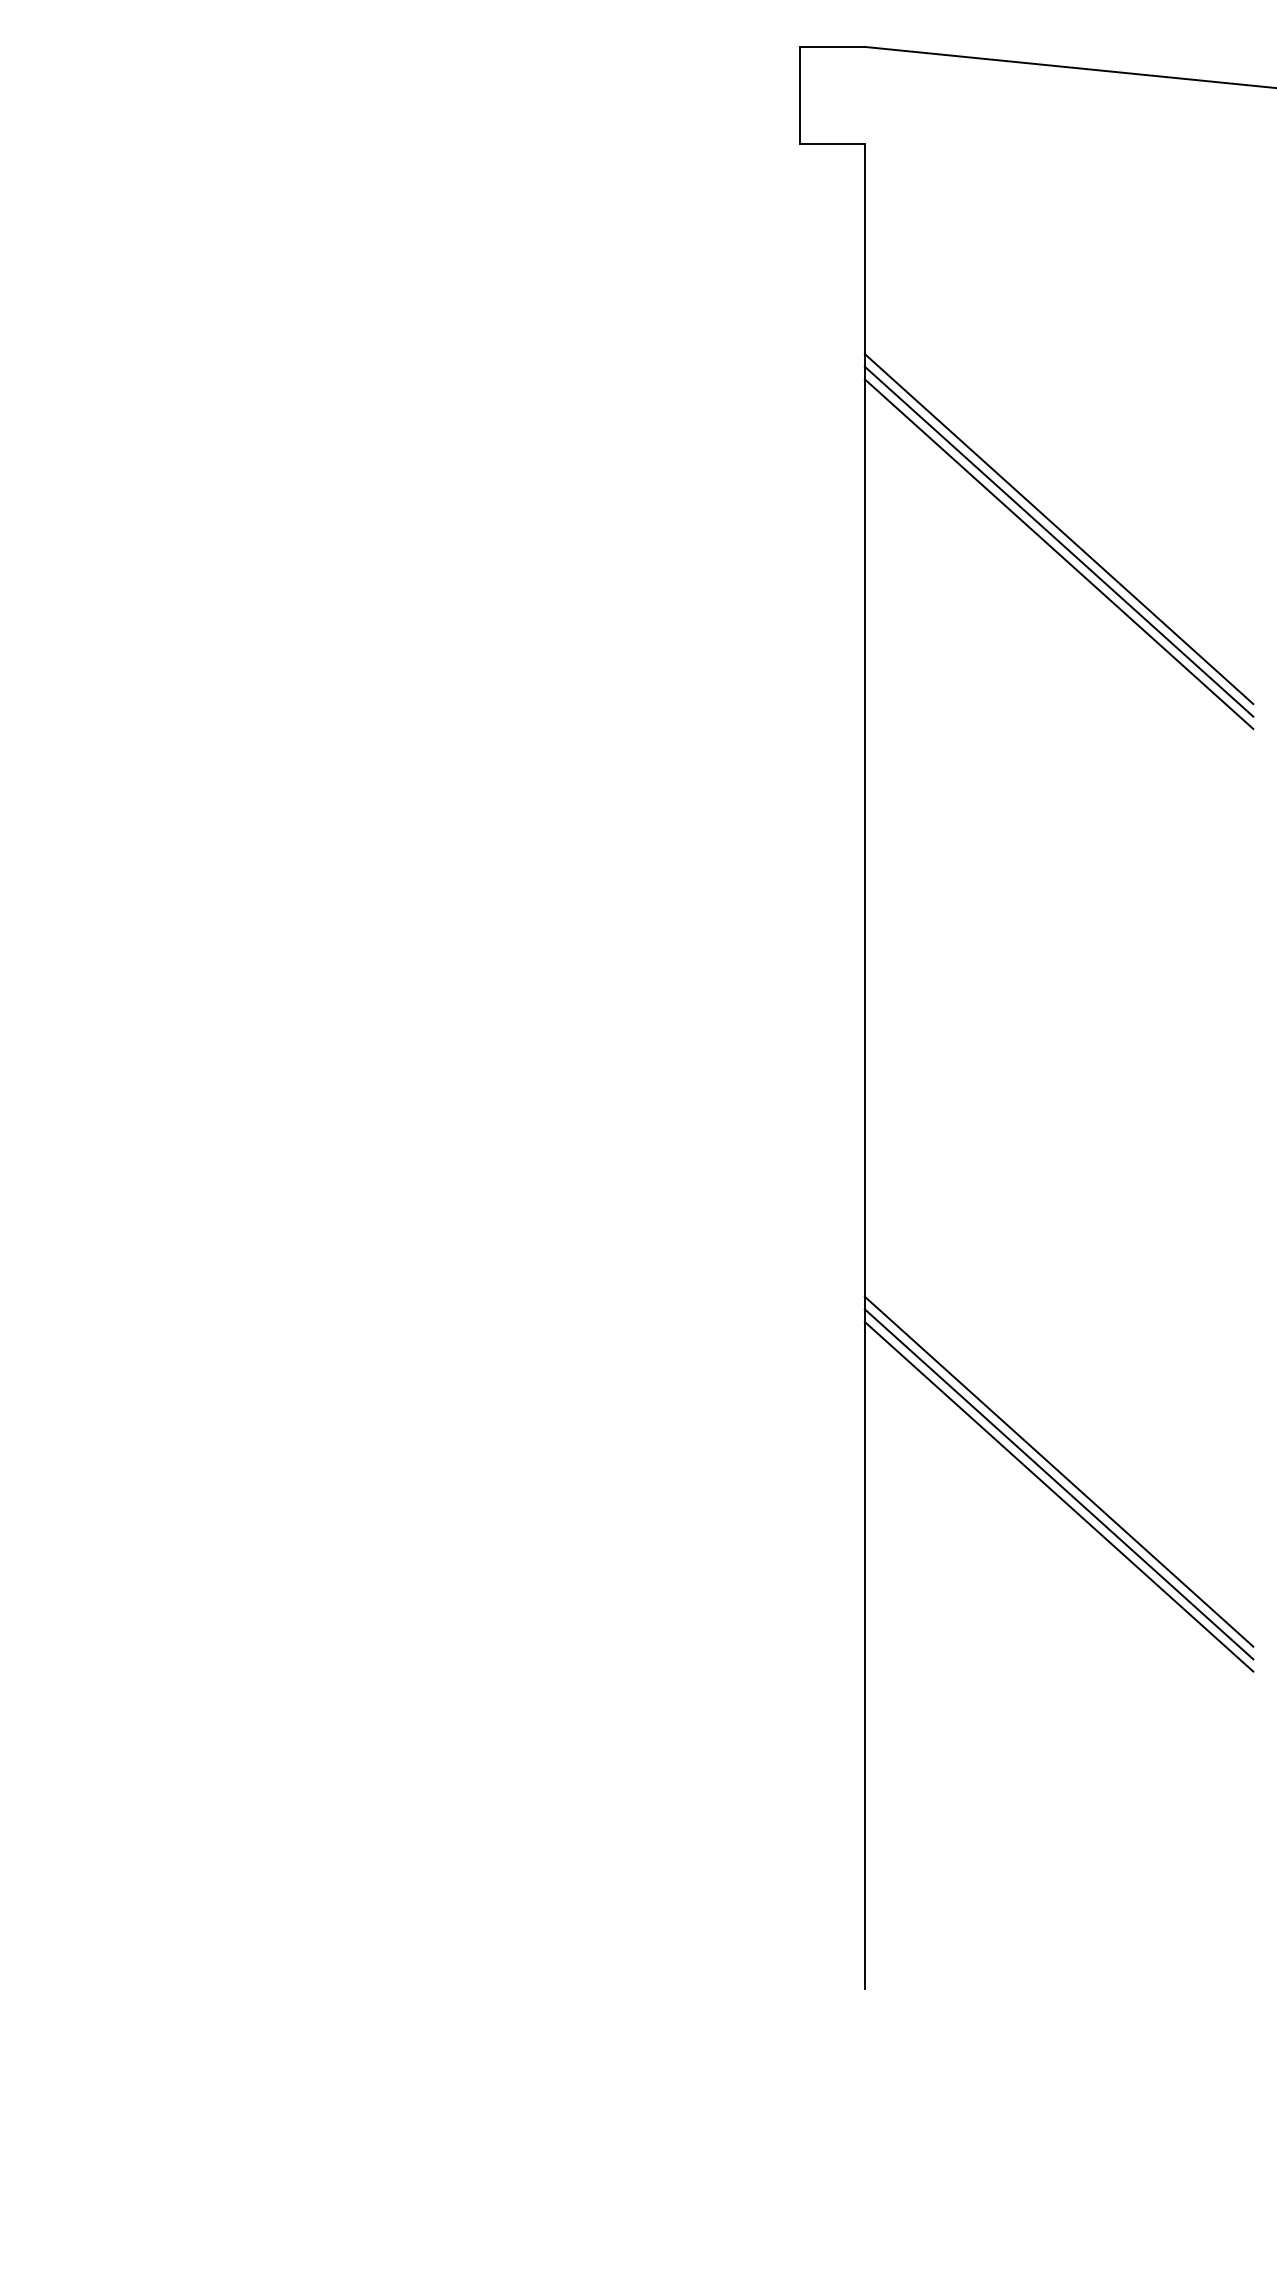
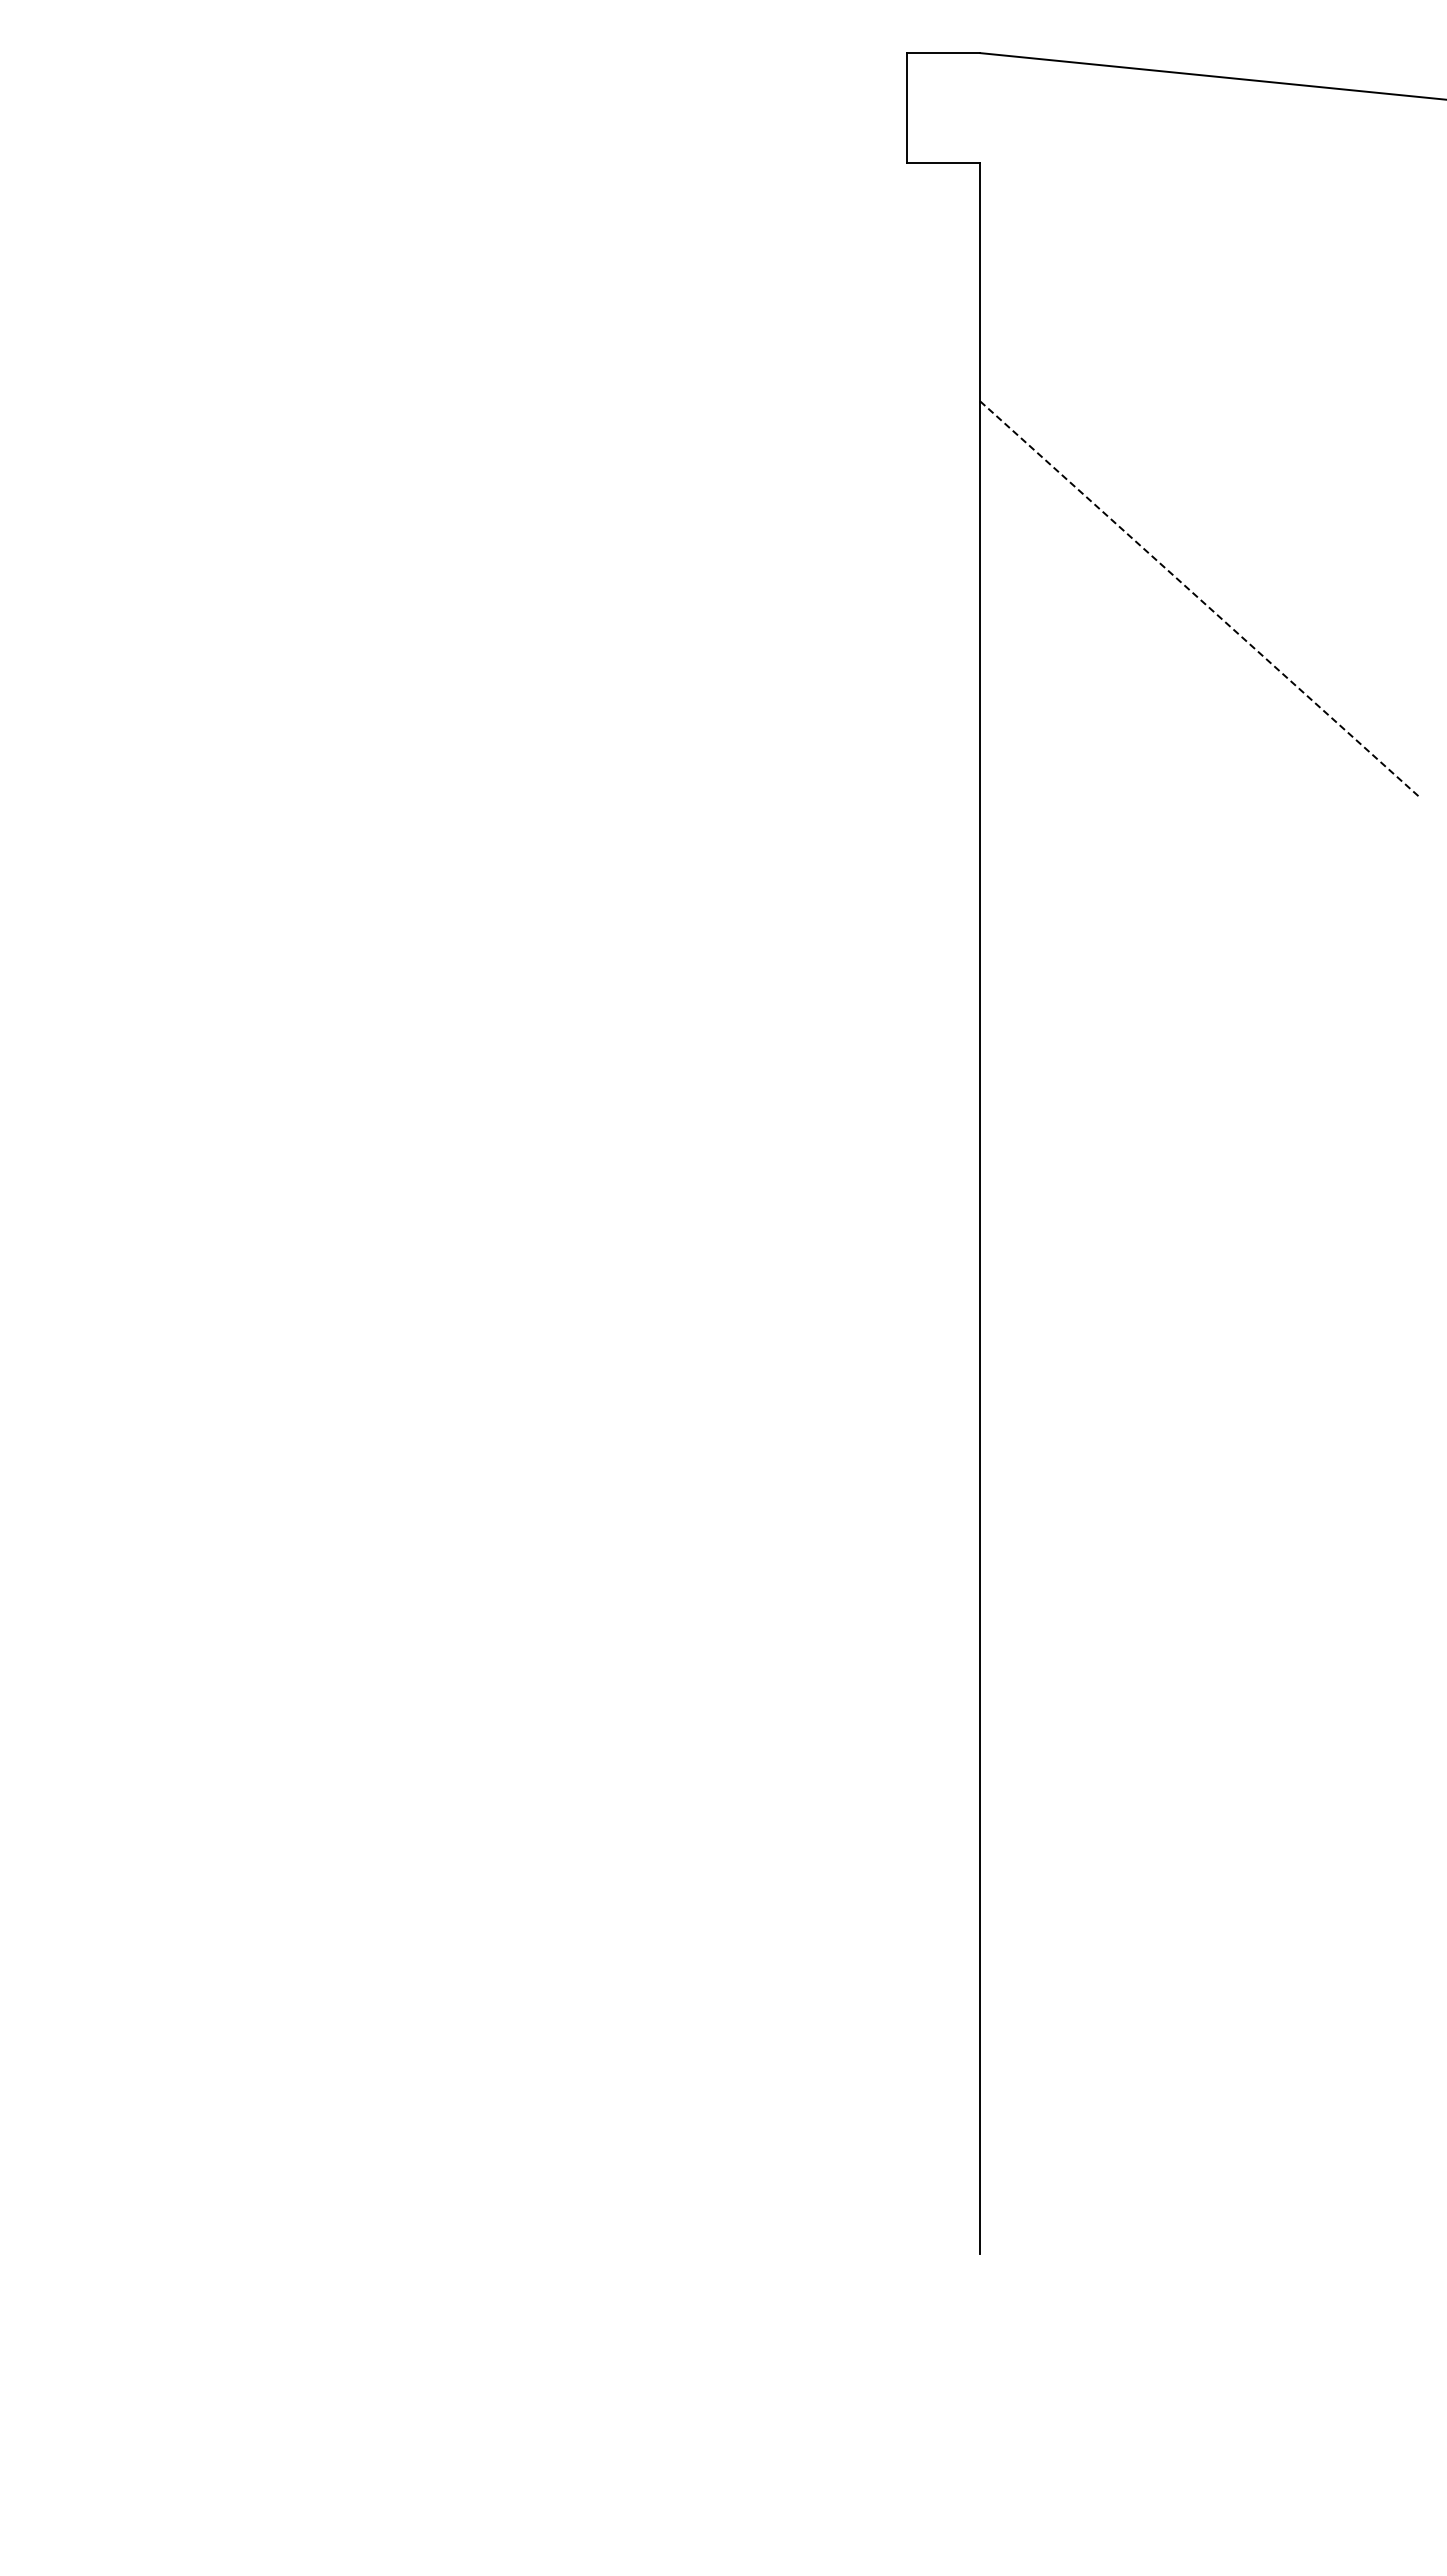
line: (1059, 529) -> (1200, 599), solid -> dashed
line: (1059, 541) -> (1200, 613), removed
line: (1059, 553) -> (1200, 627), removed
line: (1059, 1471) -> (1200, 1667), removed
line: (1059, 1483) -> (1200, 1681), removed
line: (1059, 1496) -> (1200, 1696), removed

